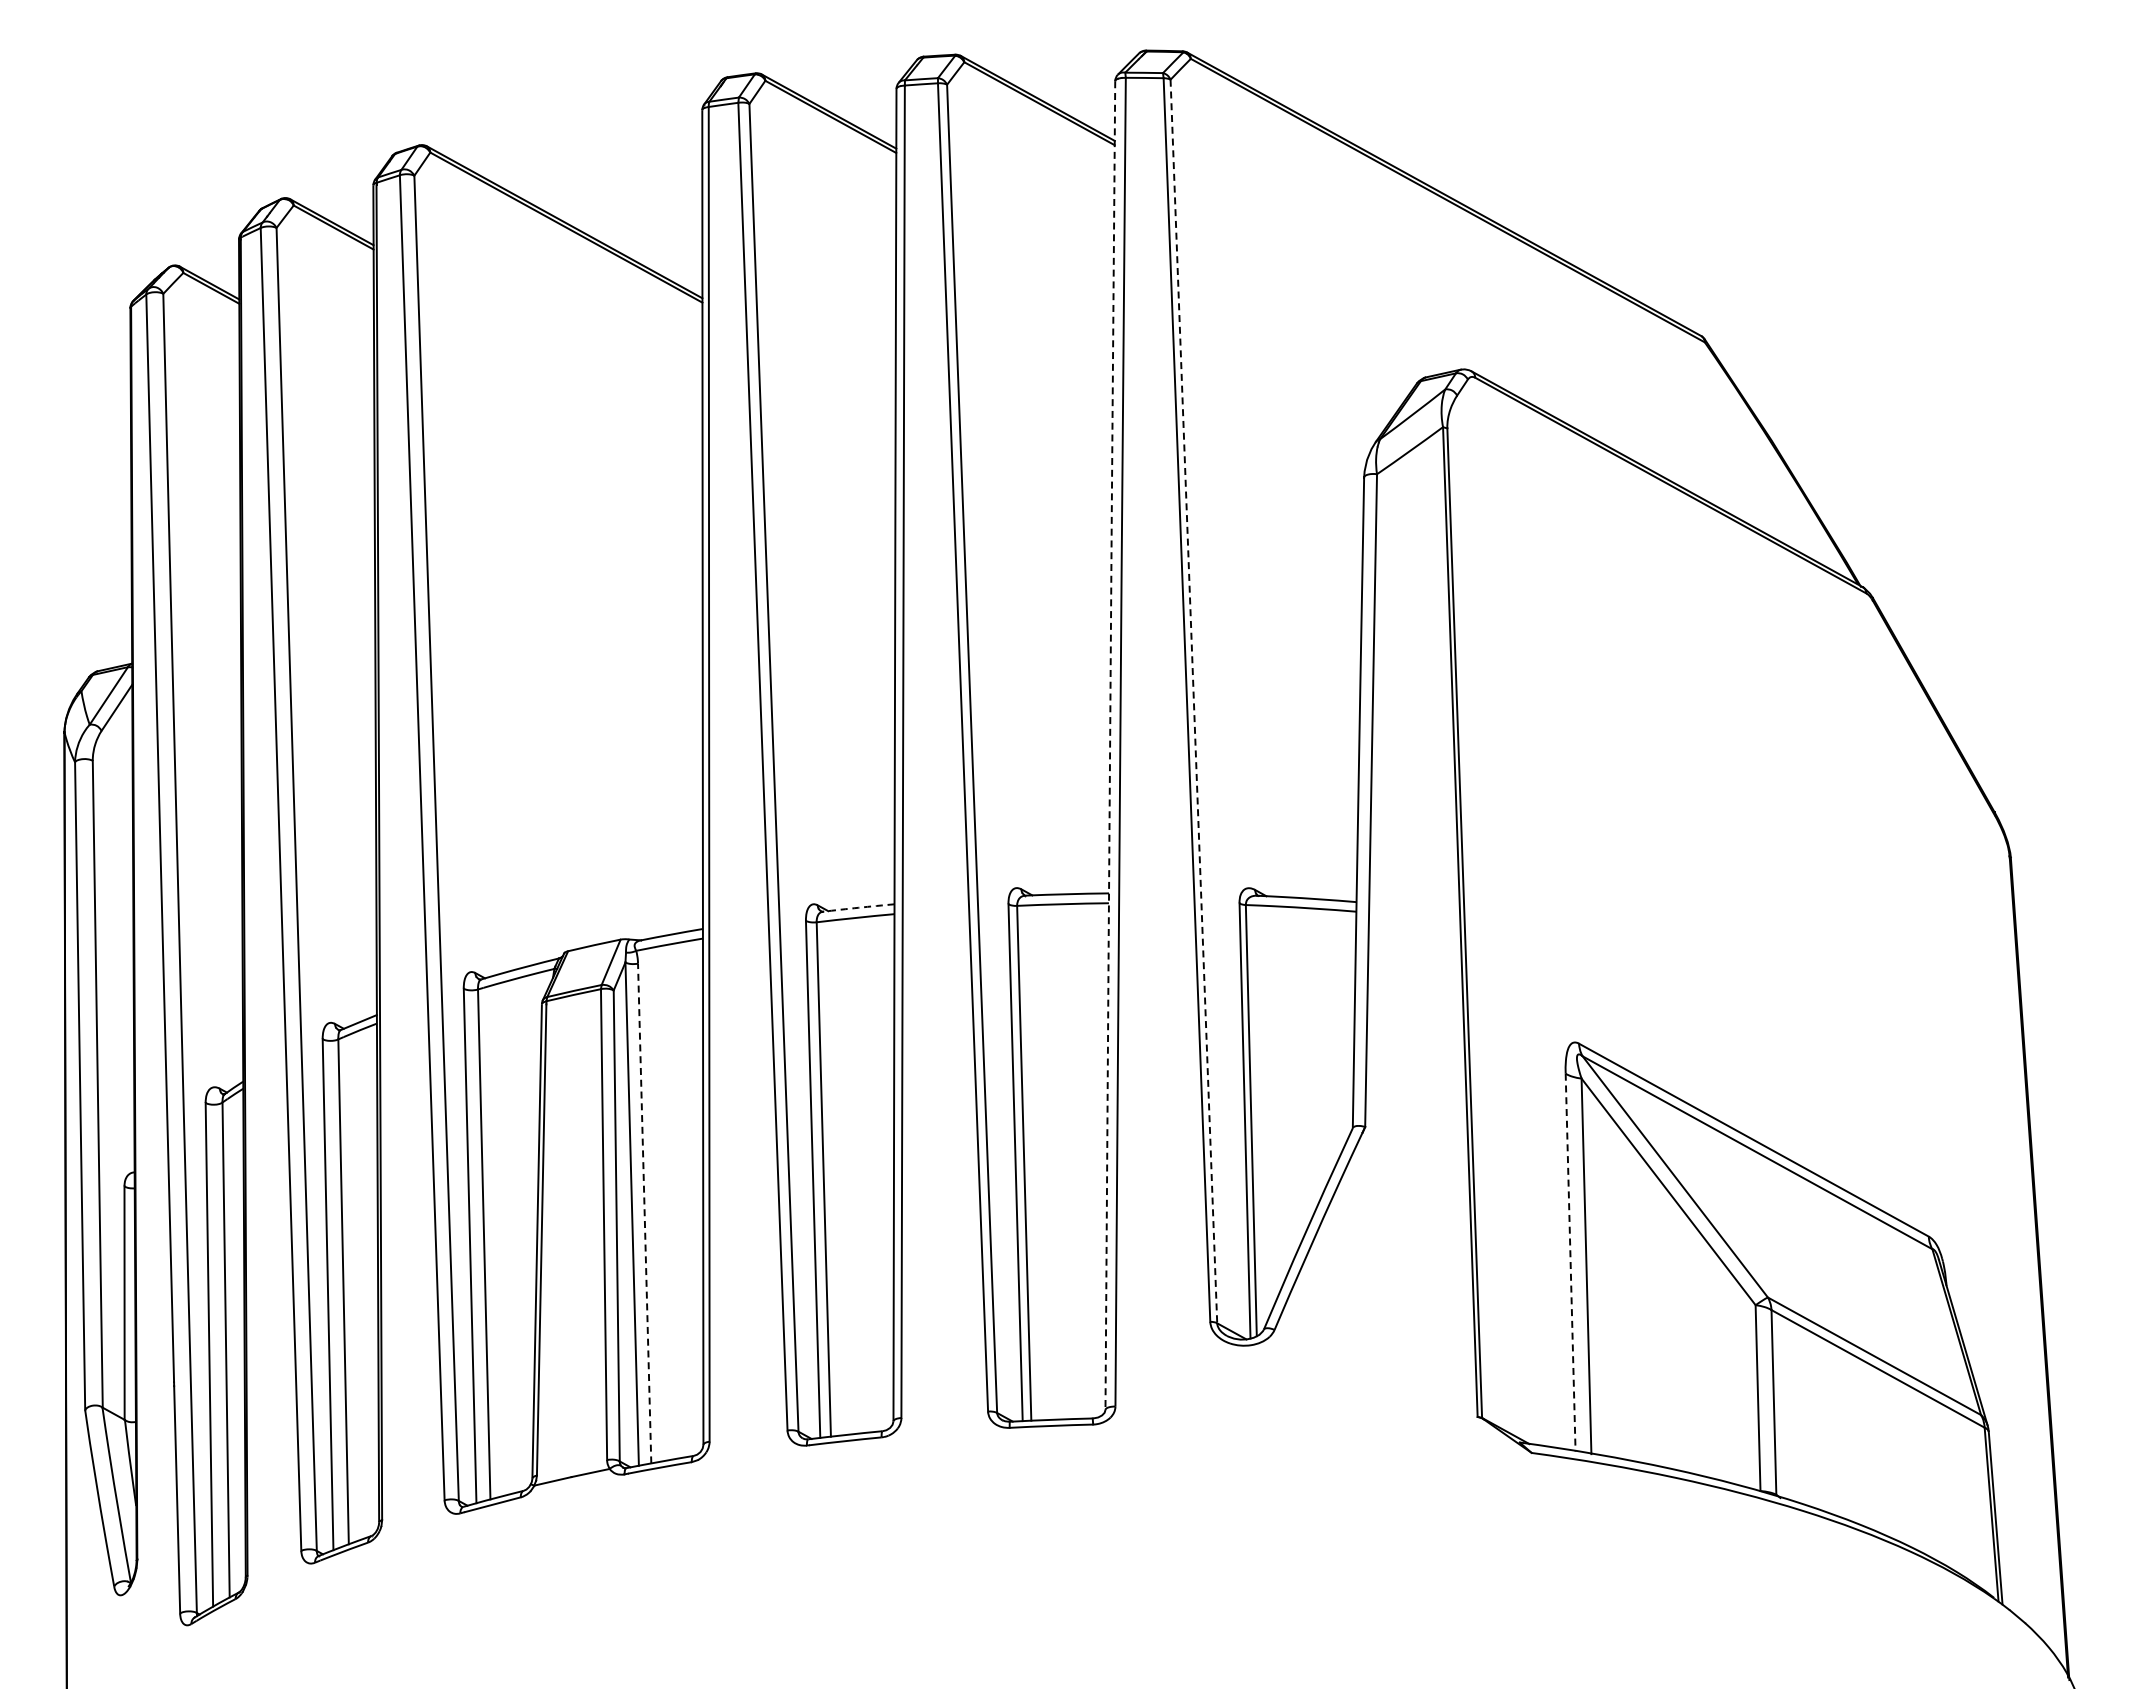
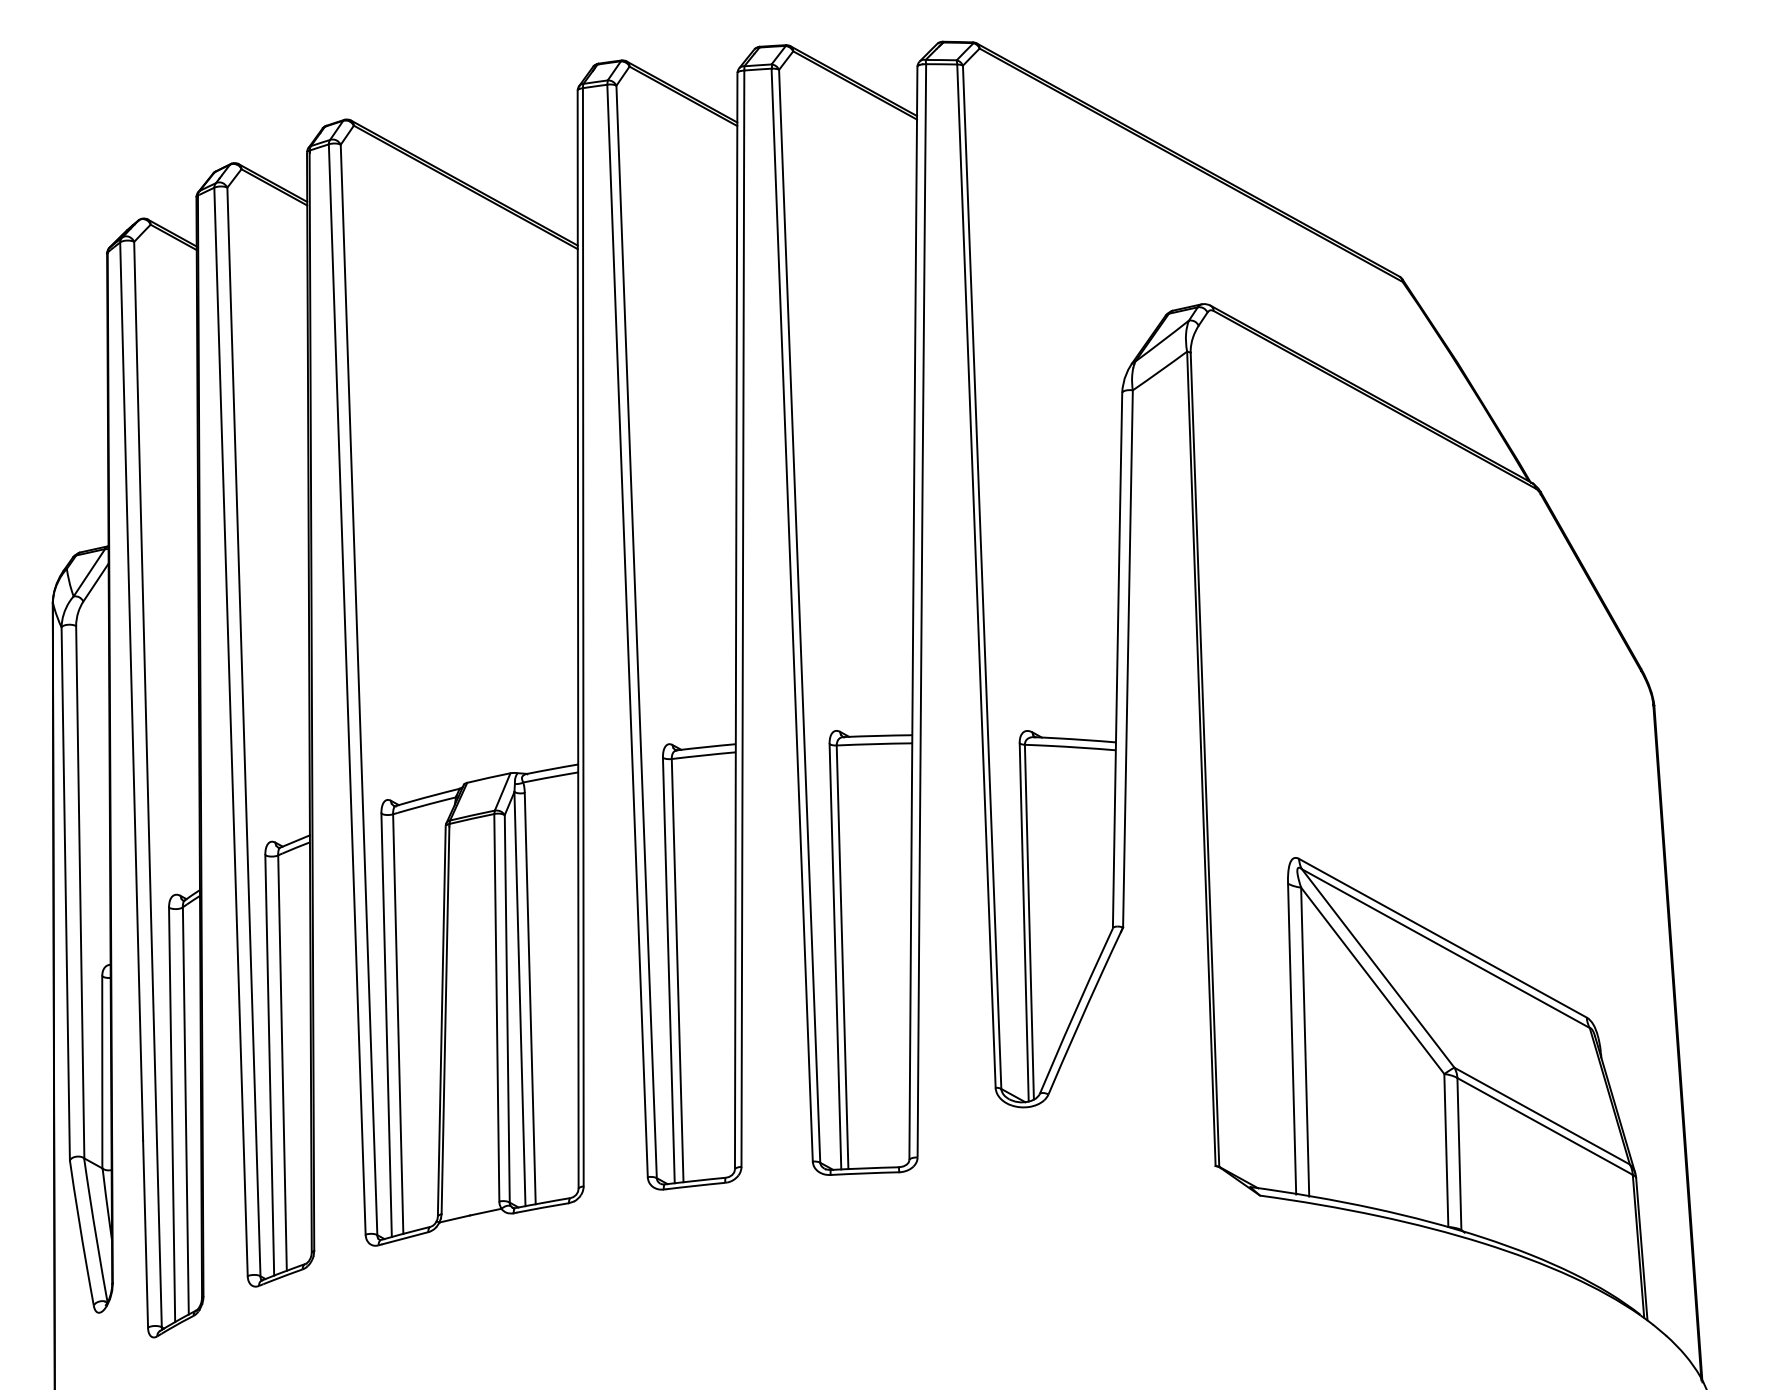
line: (1193, 702) -> (981, 578), dashed -> solid
line: (1110, 745) -> (913, 613), dashed -> solid
arc: (858, 907) -> (706, 746), dashed -> solid
line: (644, 1213) -> (530, 998), dashed -> solid
line: (1570, 1263) -> (1292, 1039), dashed -> solid

